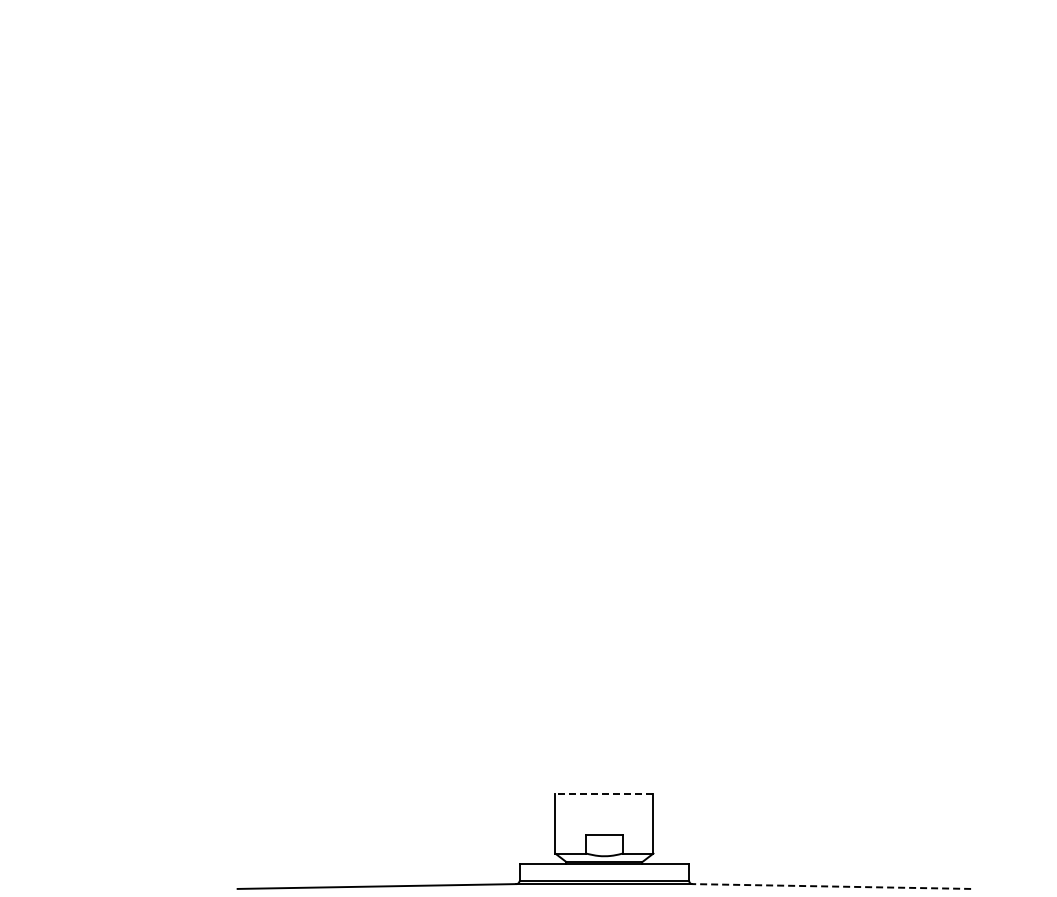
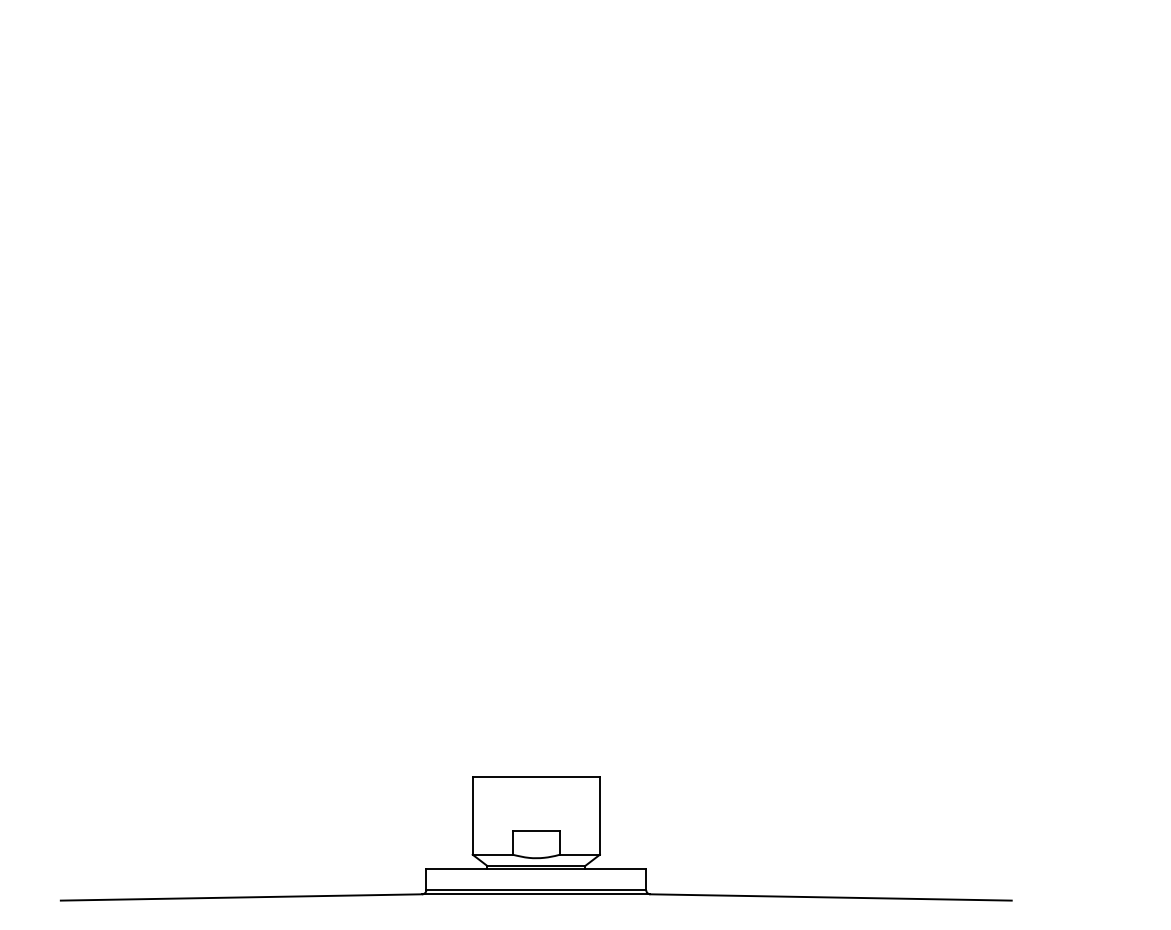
line: (603, 793) -> (535, 776), dashed -> solid
line: (831, 886) -> (830, 897), dashed -> solid

